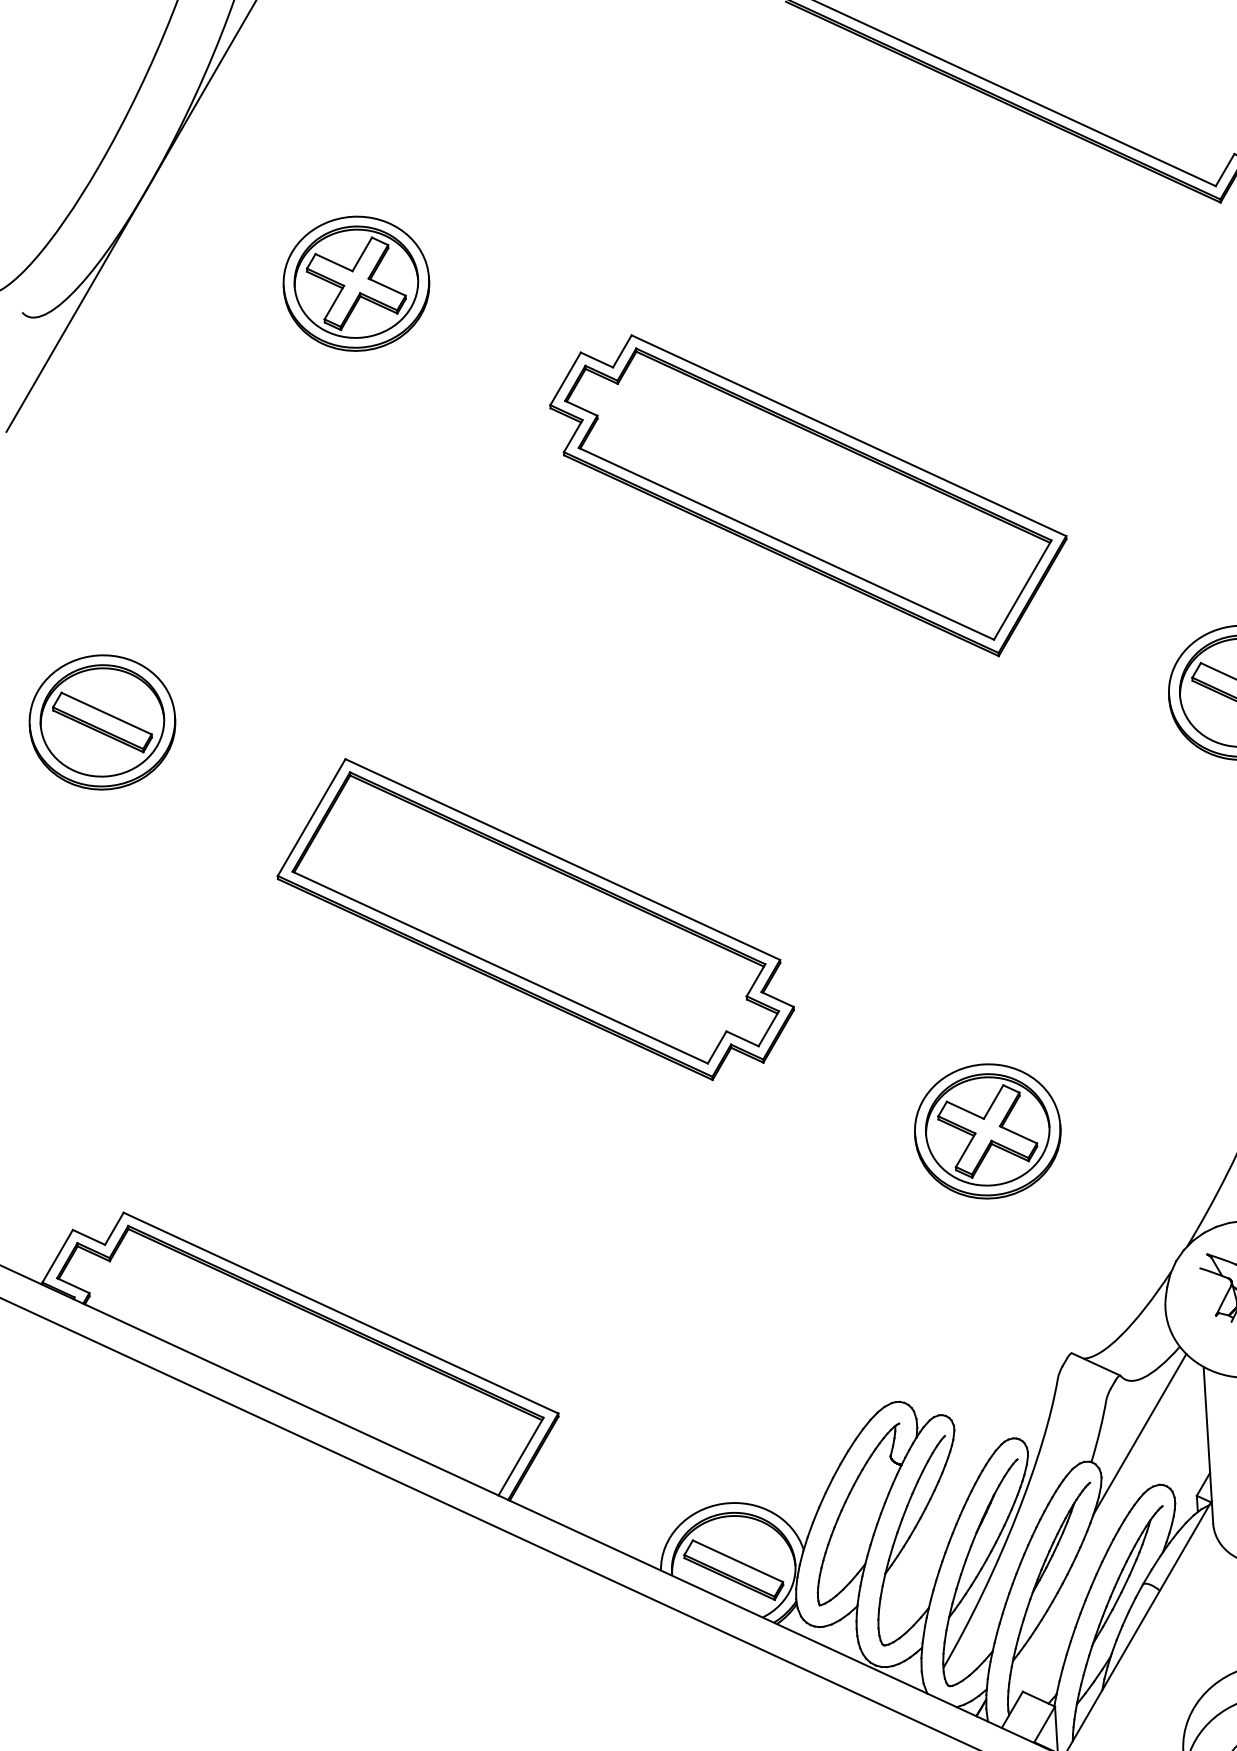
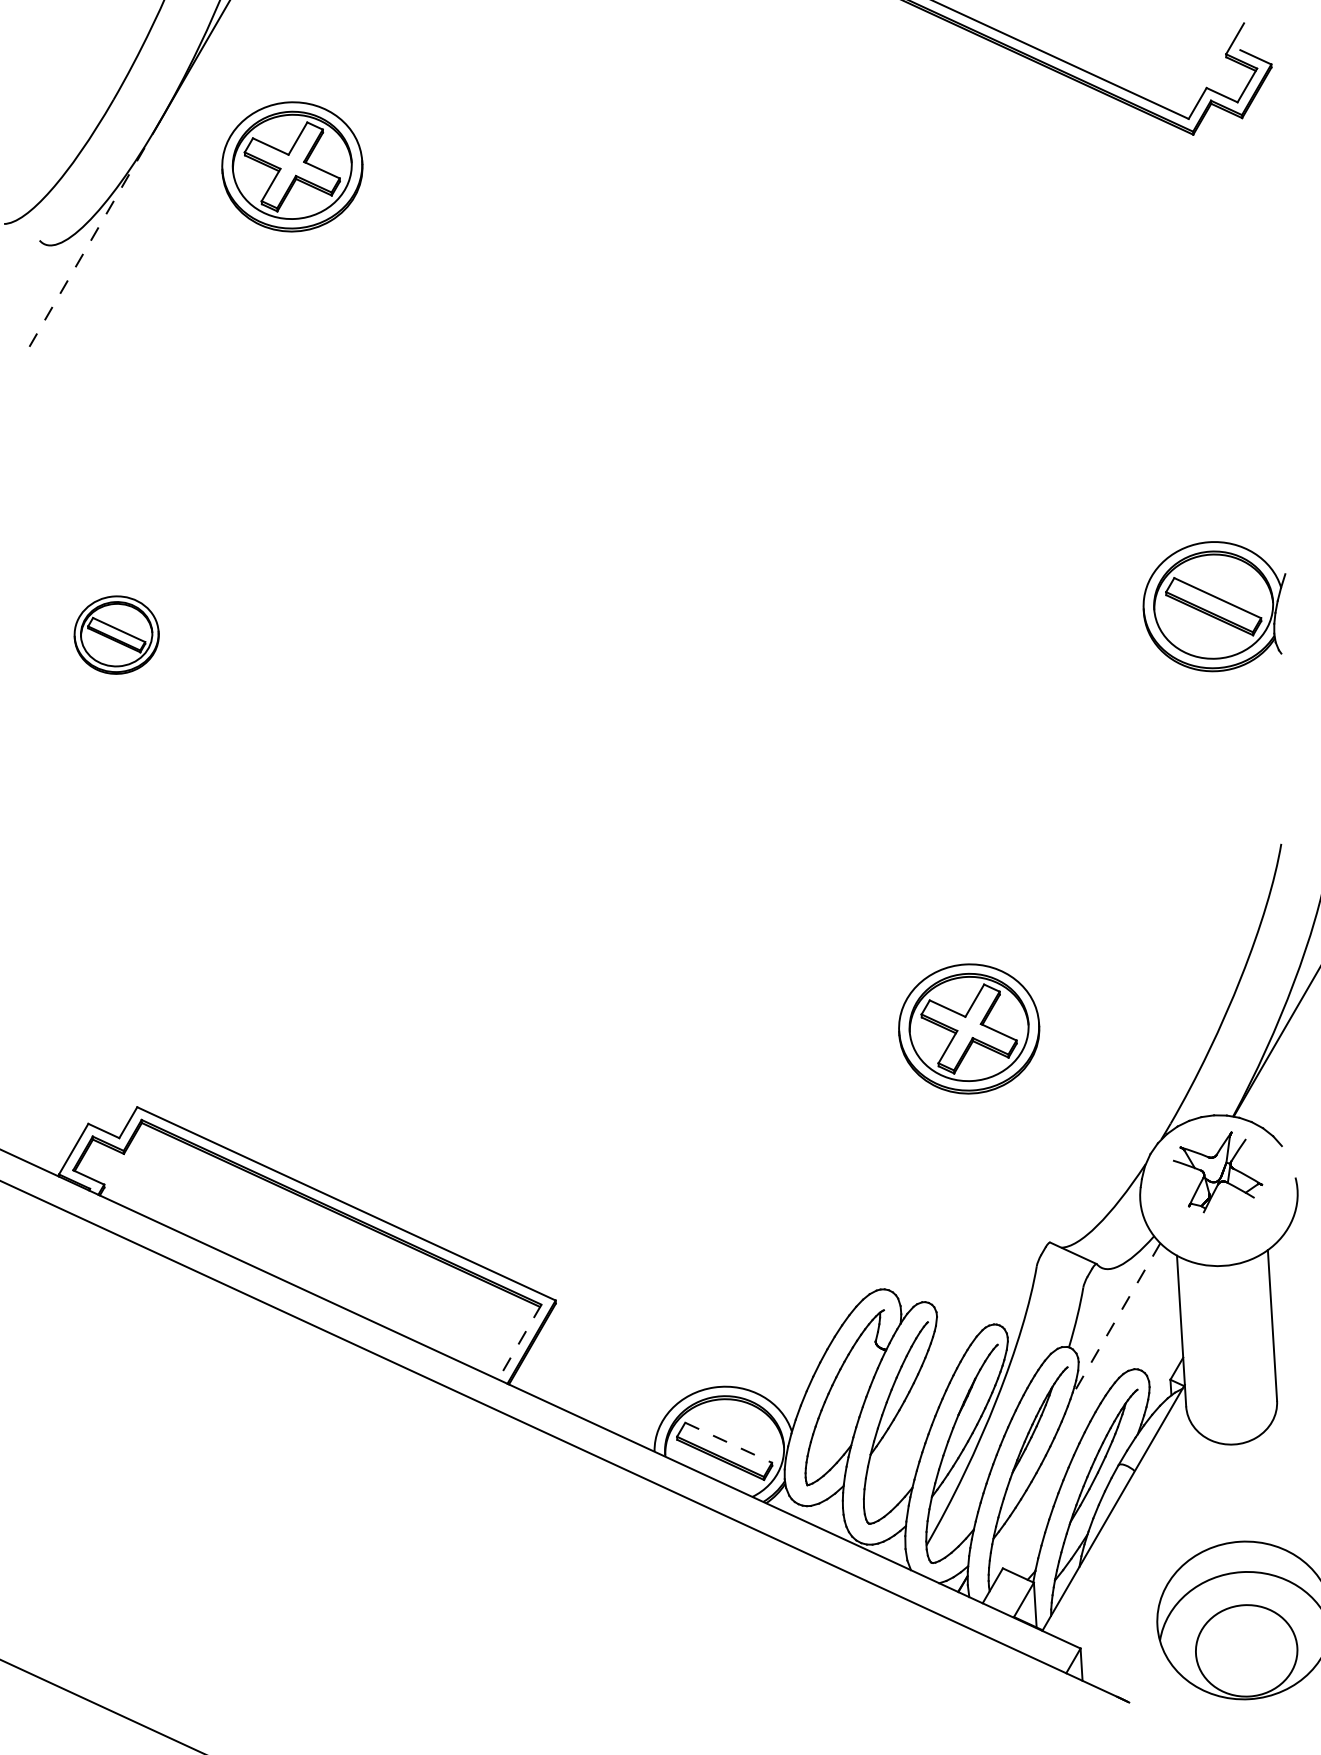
part: (356, 283) -> (292, 166), moved
line: (76, 310) -> (91, 238), solid -> dashed
part: (808, 495) -> (796, 416), removed
part: (102, 721) -> (116, 634), size x0.6
part: (535, 919) -> (533, 824), removed
line: (1139, 1434) -> (1115, 1320), solid -> dashed
line: (520, 1457) -> (519, 1342), solid -> dashed
line: (737, 1560) -> (728, 1442), solid -> dashed

